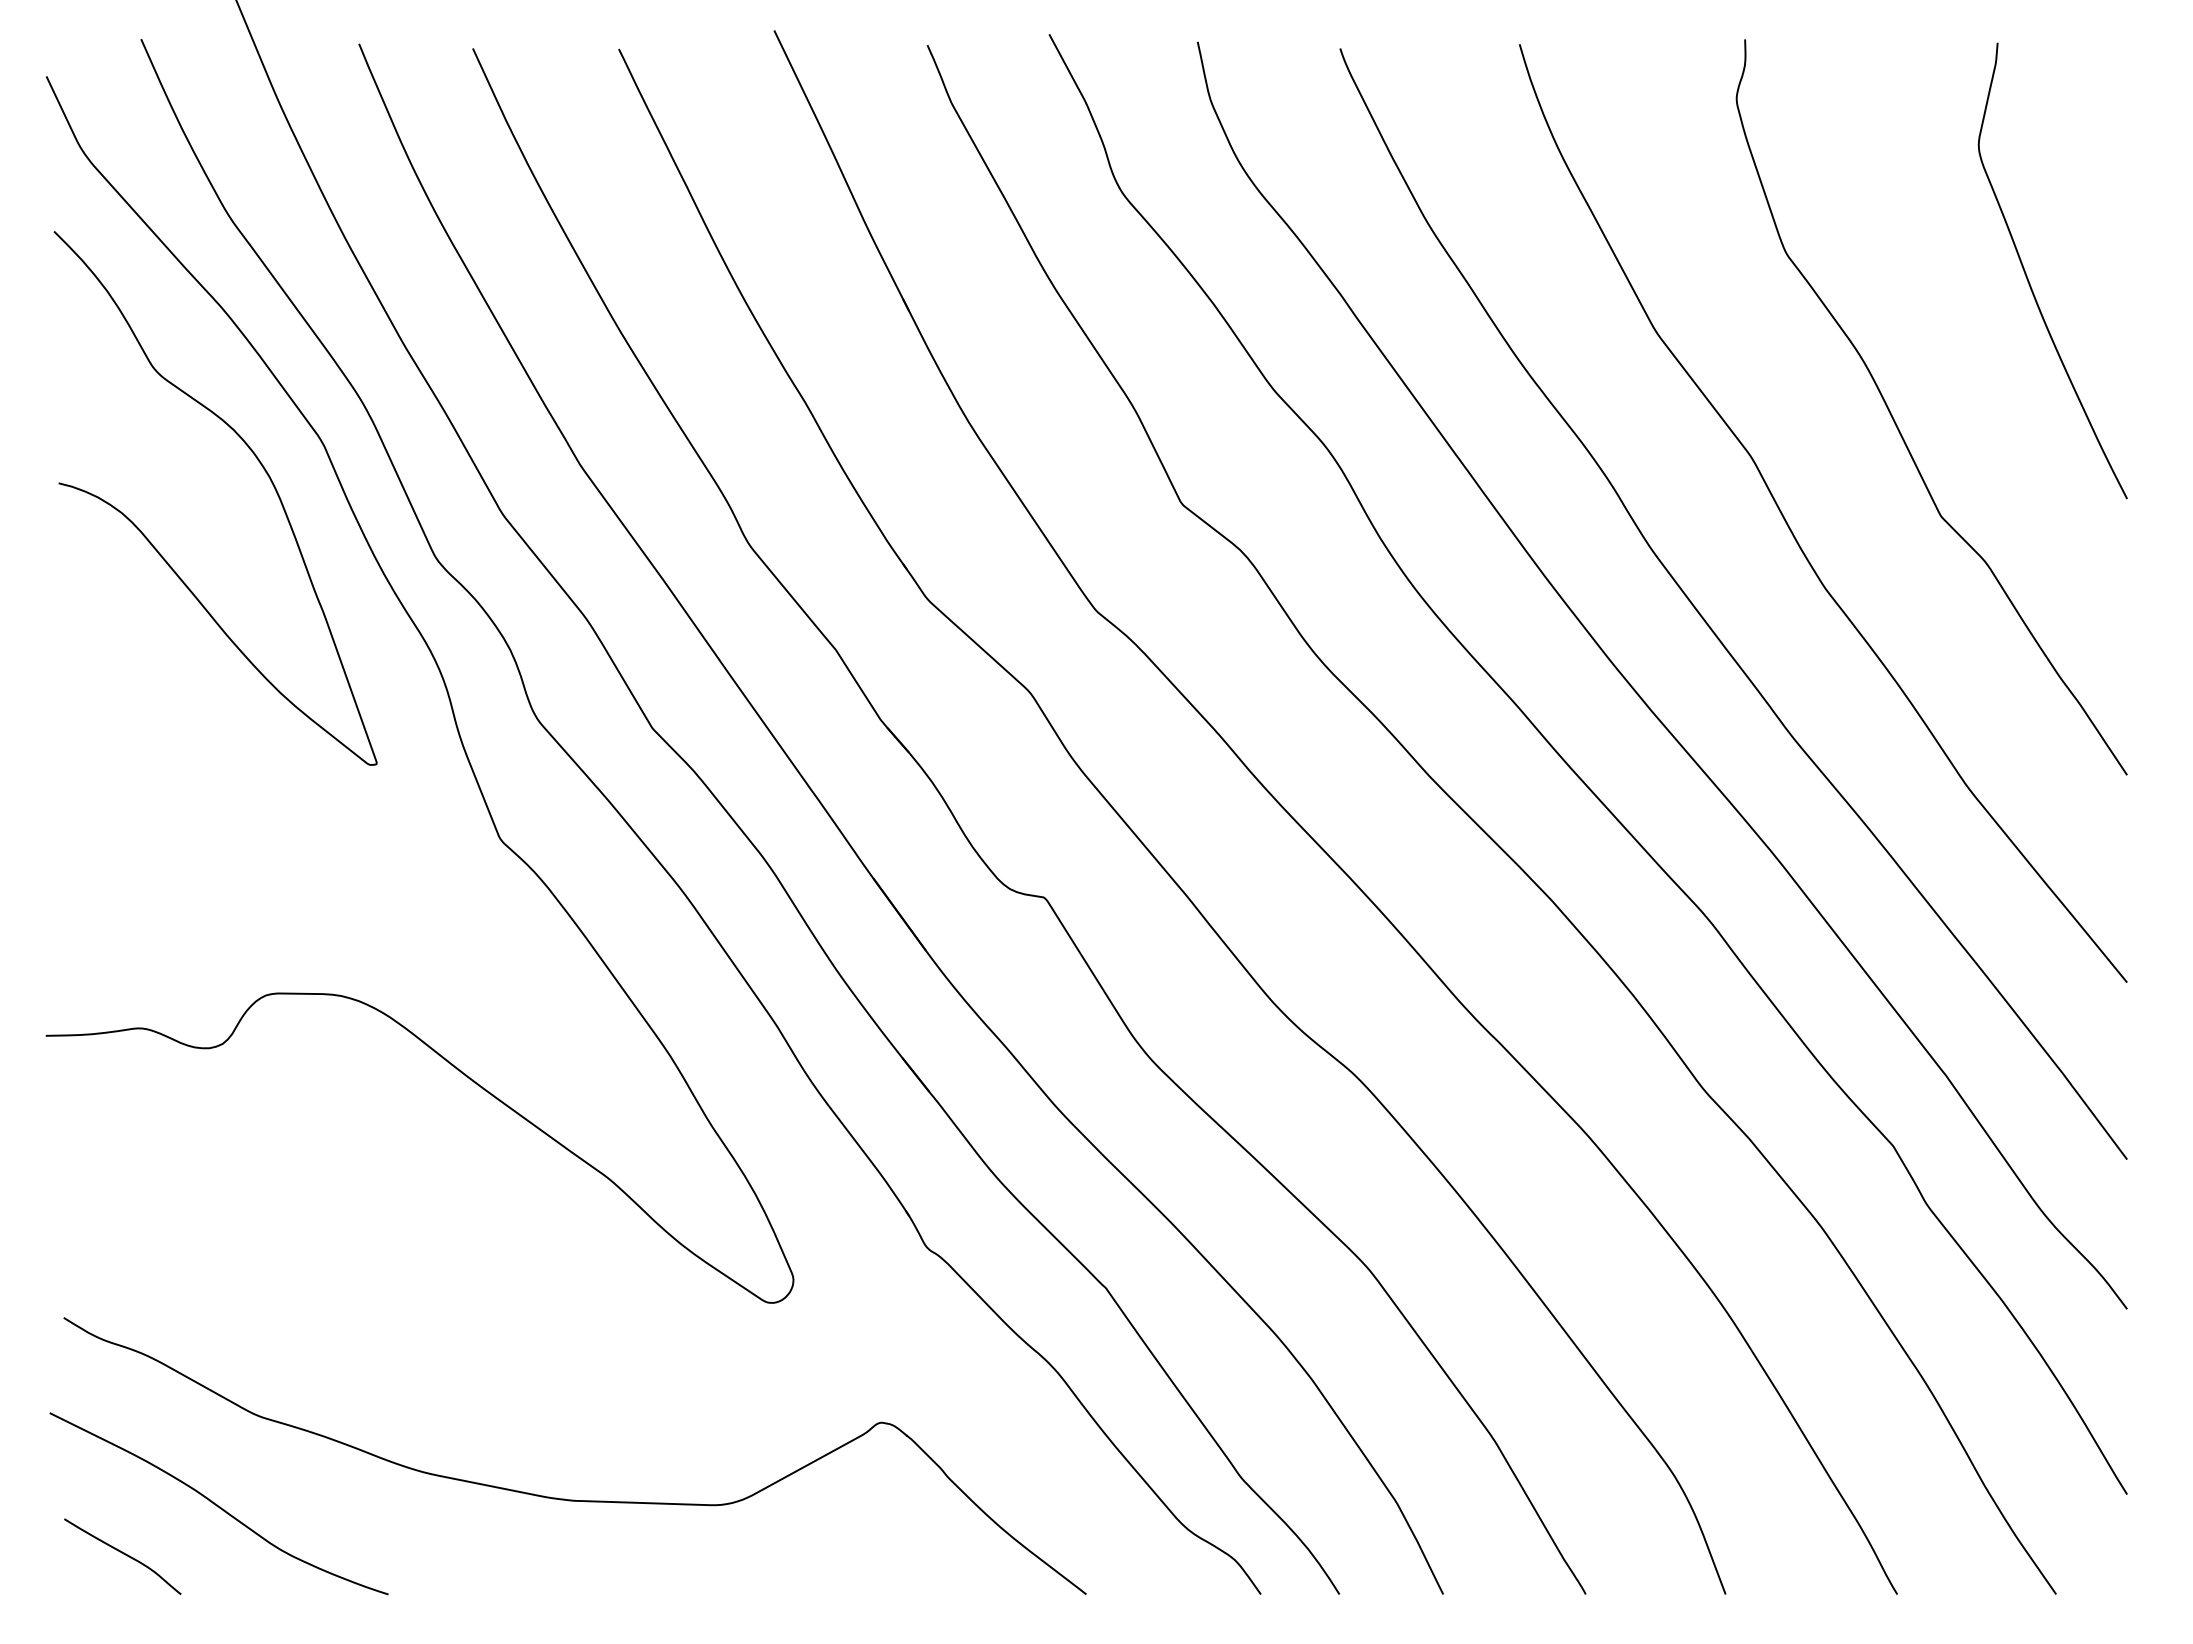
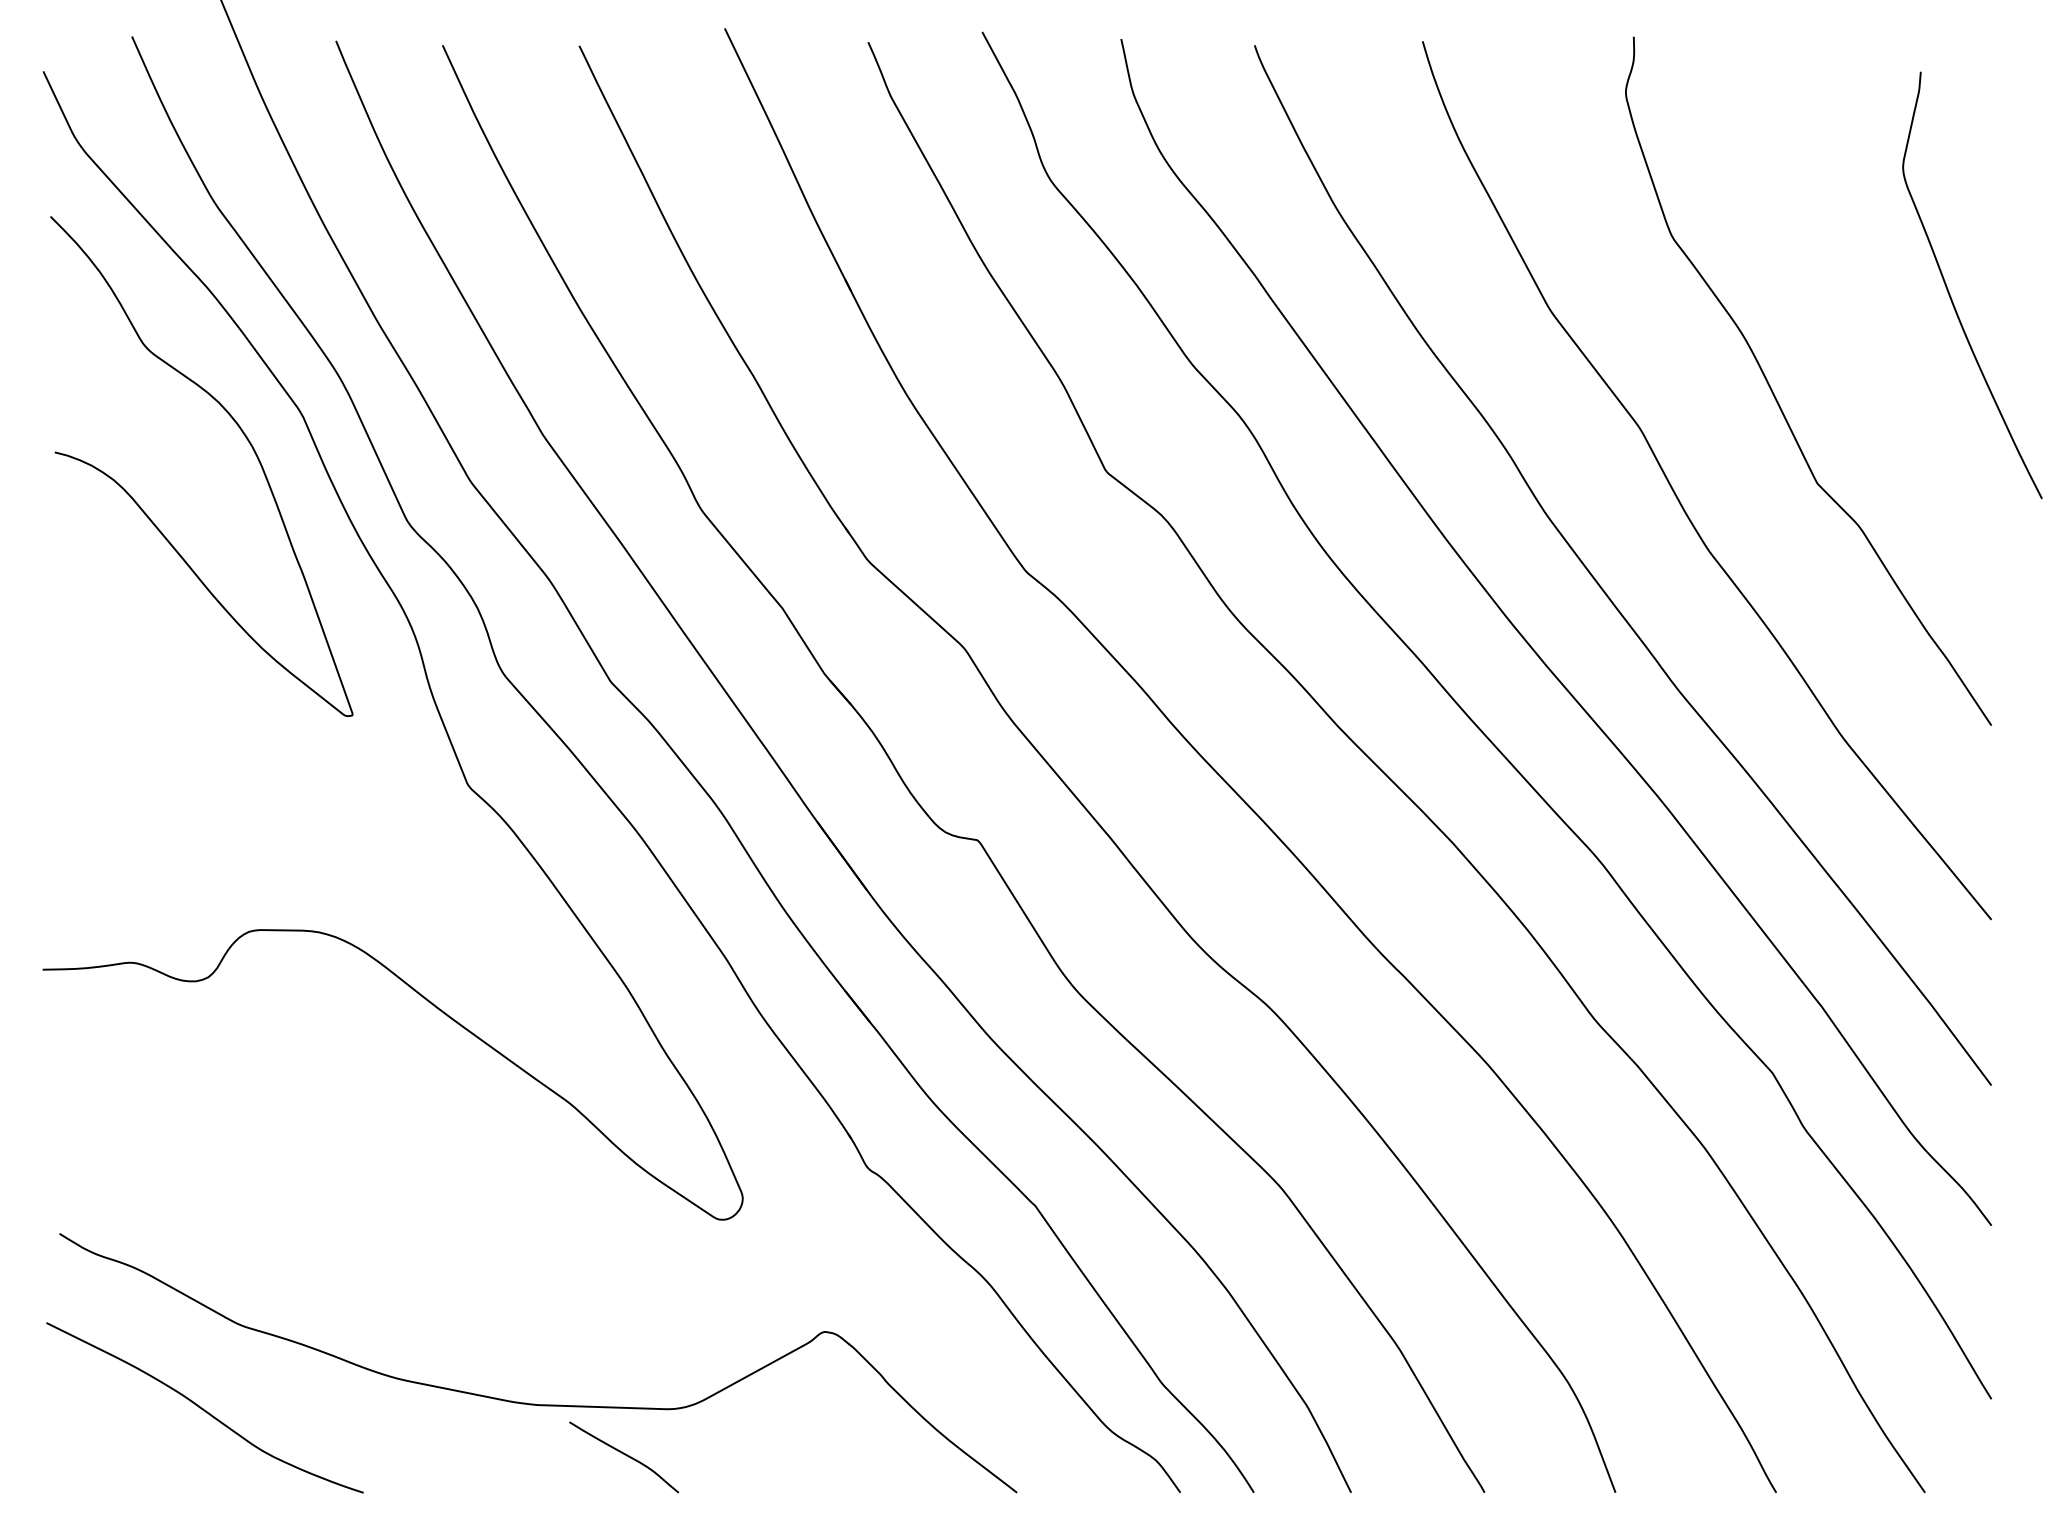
curve: (2029, 280) -> (1950, 294), moved
curve: (123, 1554) -> (624, 1455), moved

